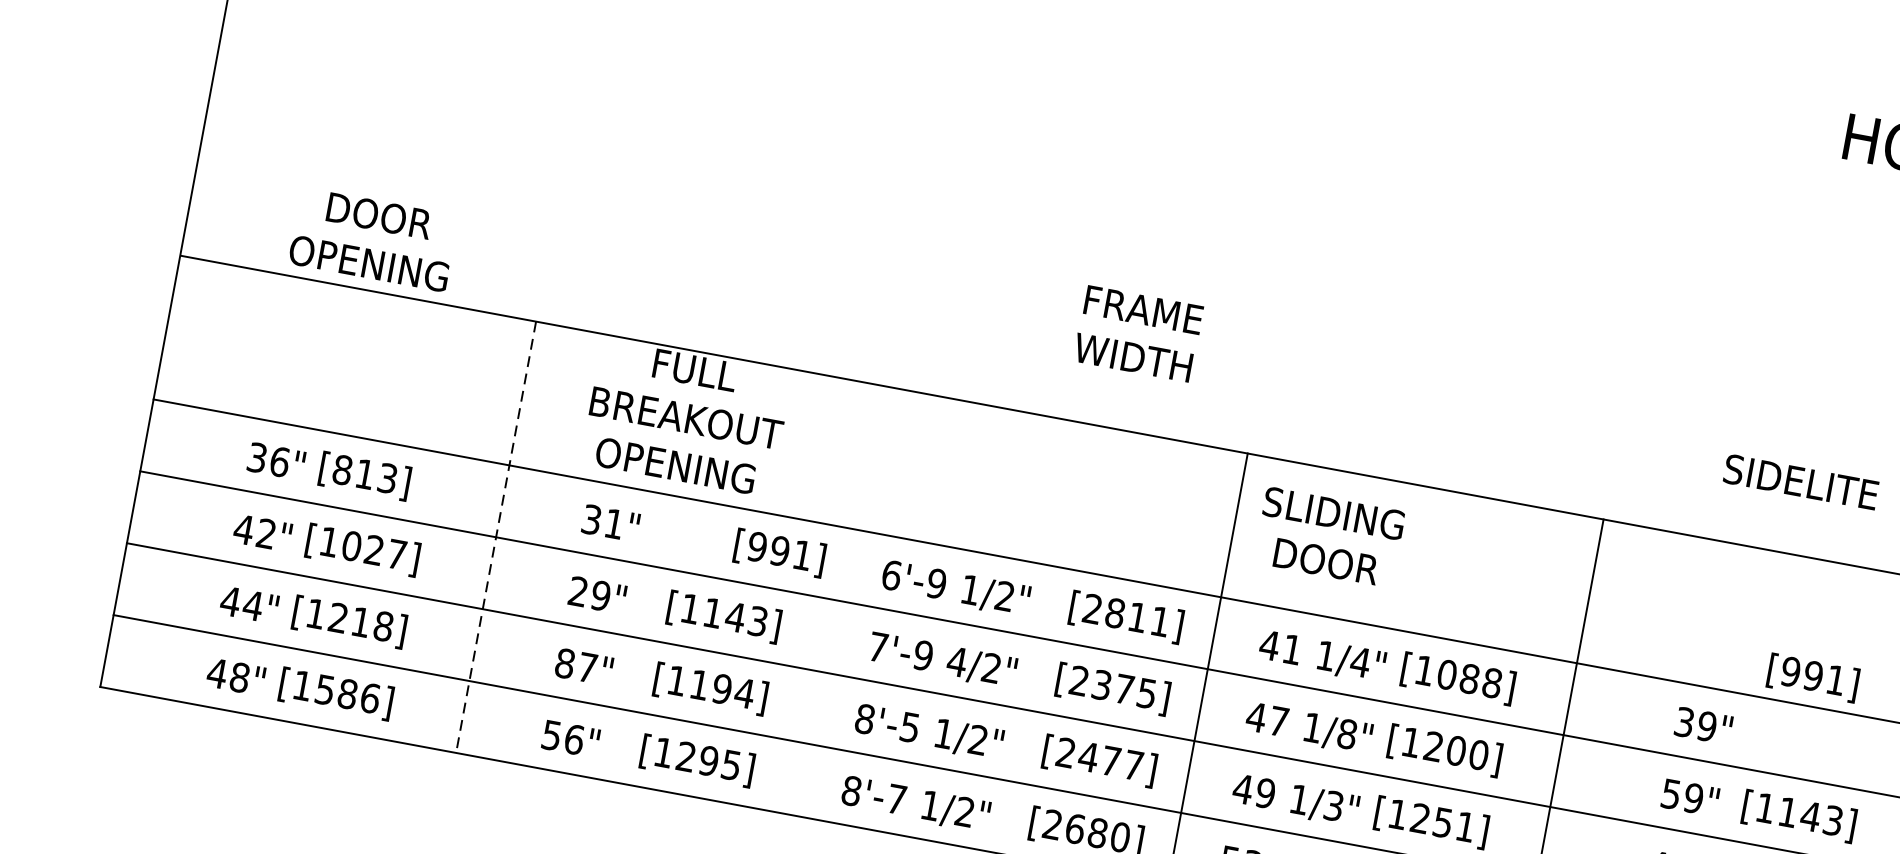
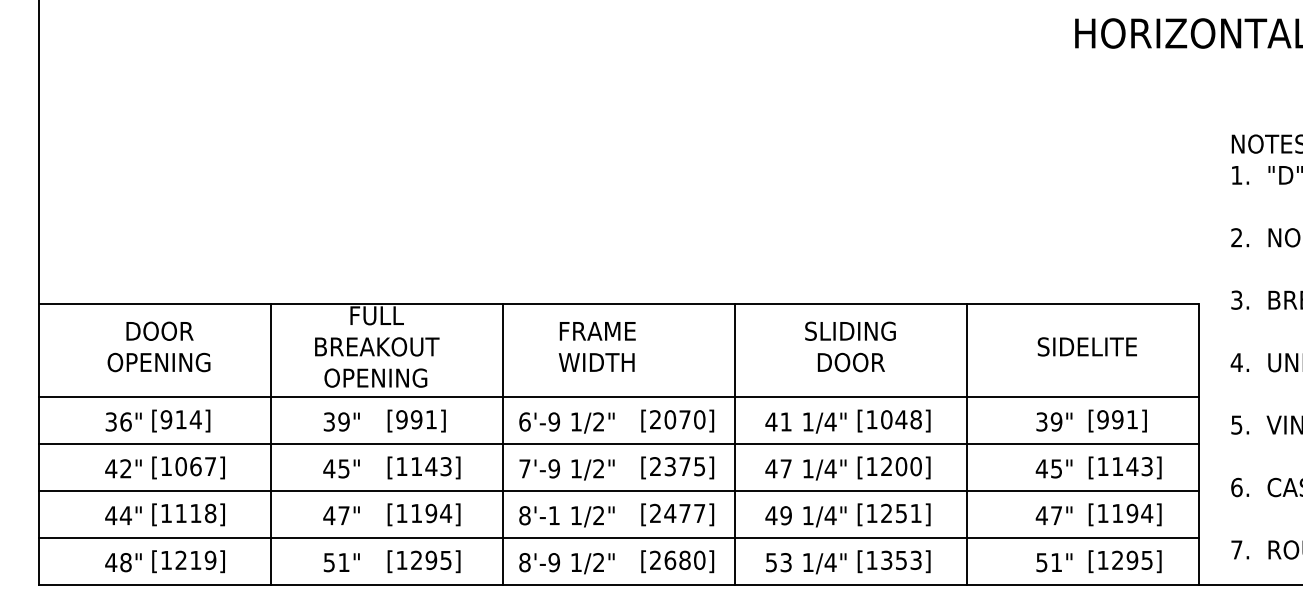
text: (372, 238) -> (158, 346), moved
text: (1137, 333) -> (596, 346), moved
text: (364, 473) -> (180, 419), [813] -> [914]
text: (1799, 481) -> (1086, 346), moved
text: (613, 523) -> (343, 421), 31" -> 39"
text: (1329, 536) -> (850, 346), moved
line: (496, 537) -> (271, 444), dashed -> solid
text: (373, 550) -> (195, 466), [1027] -> [1067]
text: (779, 552) -> (416, 420), moved
text: (589, 593) -> (336, 468), 29" -> 45"
line: (852, 602) -> (503, 443), added
text: (337, 616) -> (180, 512), [1218] -> [1118]
text: (1137, 616) -> (684, 419), [2811] -> [2070]
text: (957, 661) -> (576, 468), 4/2" -> 1/2"
text: (565, 663) -> (329, 515), 87" -> 47"
text: (1812, 677) -> (1117, 420), moved
text: (1469, 678) -> (901, 419), [1088] -> [1048]
text: (347, 694) -> (195, 560), [1586] -> [1219]
text: (908, 726) -> (553, 515), 8'-5 -> 8'-1
text: (1347, 733) -> (830, 468), 1/8" -> 1/4"
text: (573, 739) -> (343, 562), 56" -> 51"
text: (1681, 795) -> (1048, 468), 59" -> 45"
text: (897, 799) -> (554, 562), 8'-7 -> 8'-9
text: (1333, 805) -> (830, 515), 1/3" -> 1/4"

